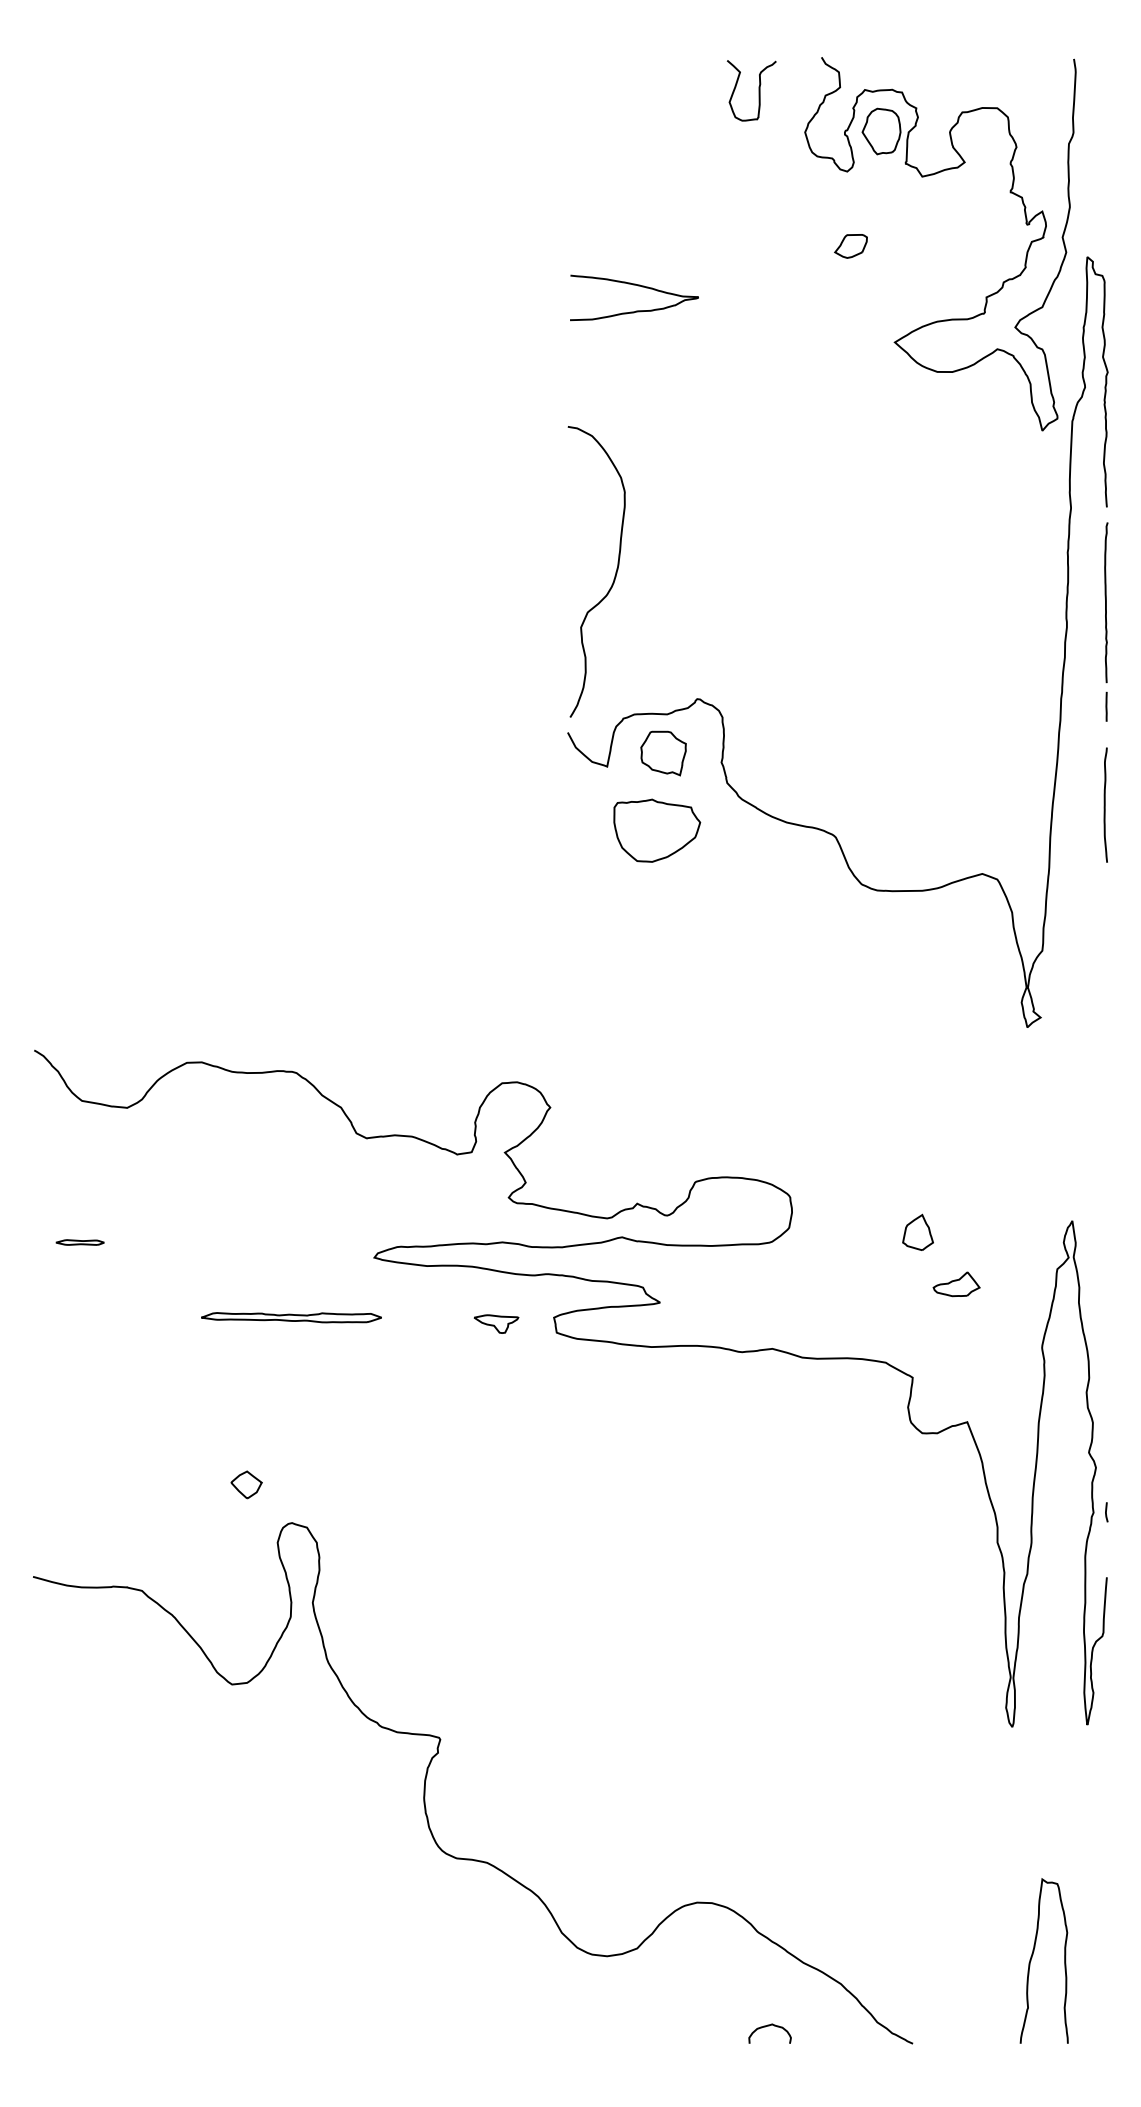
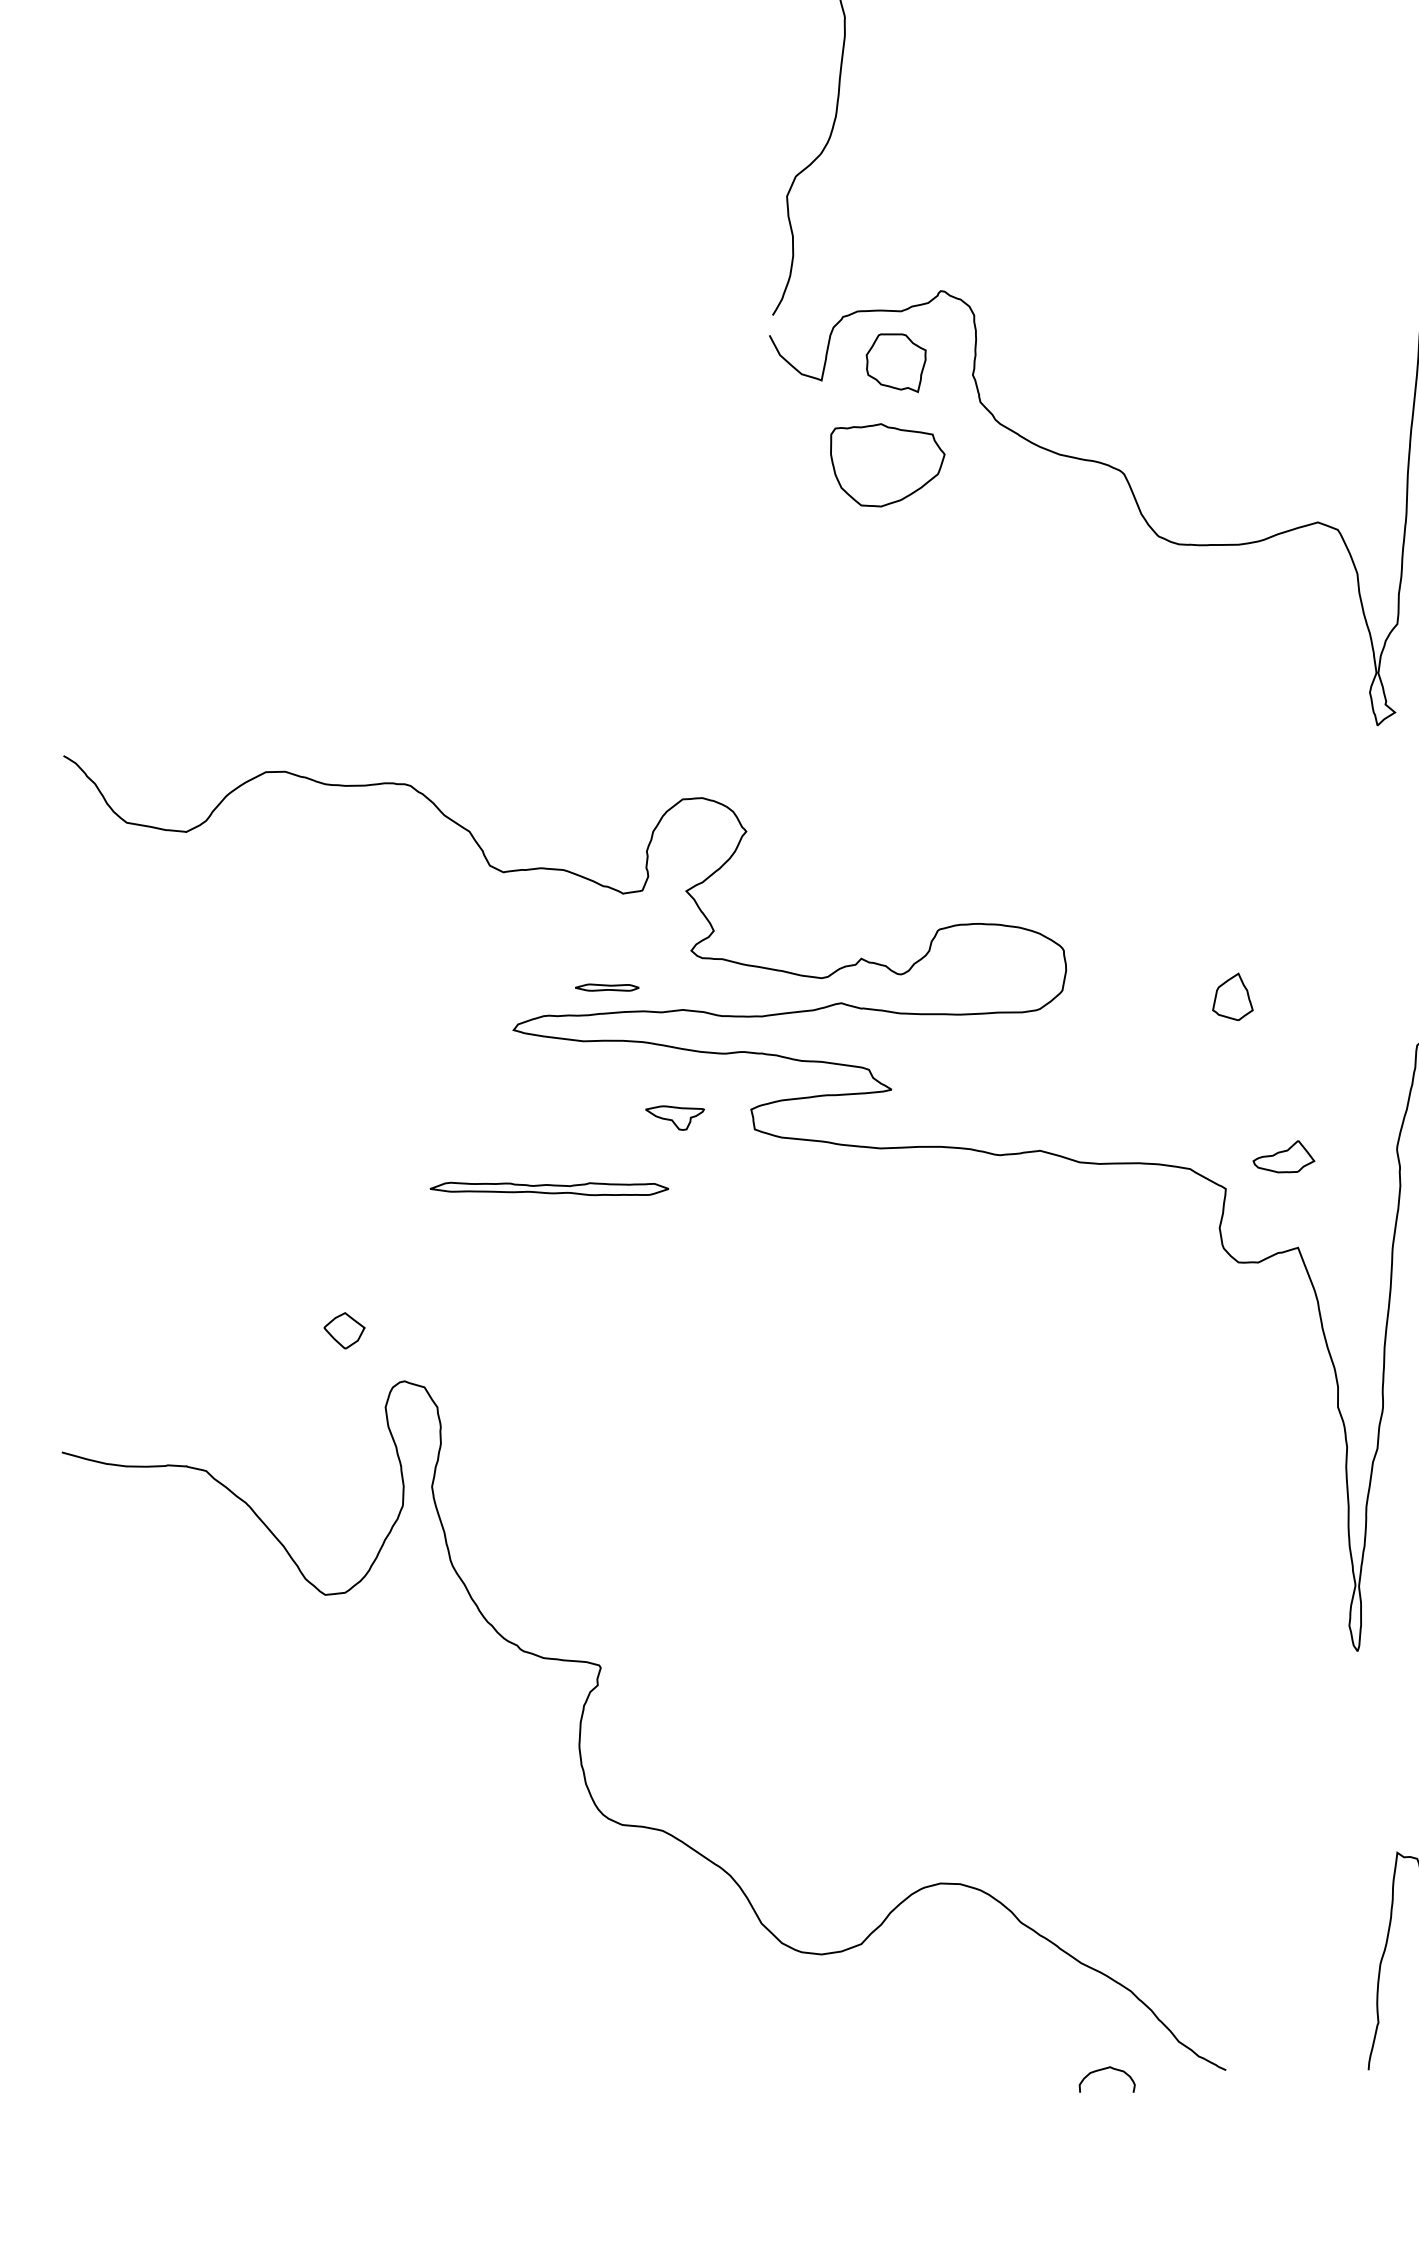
part: (79, 1242) -> (606, 987), moved
part: (956, 1284) -> (1283, 1156), moved
part: (291, 1317) -> (549, 1188), moved
curve: (769, 2026) -> (1106, 2069), moved

